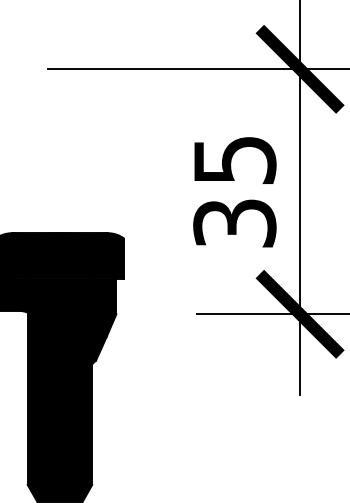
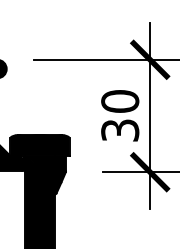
text: (235, 160) -> (120, 101), 35 -> 30

